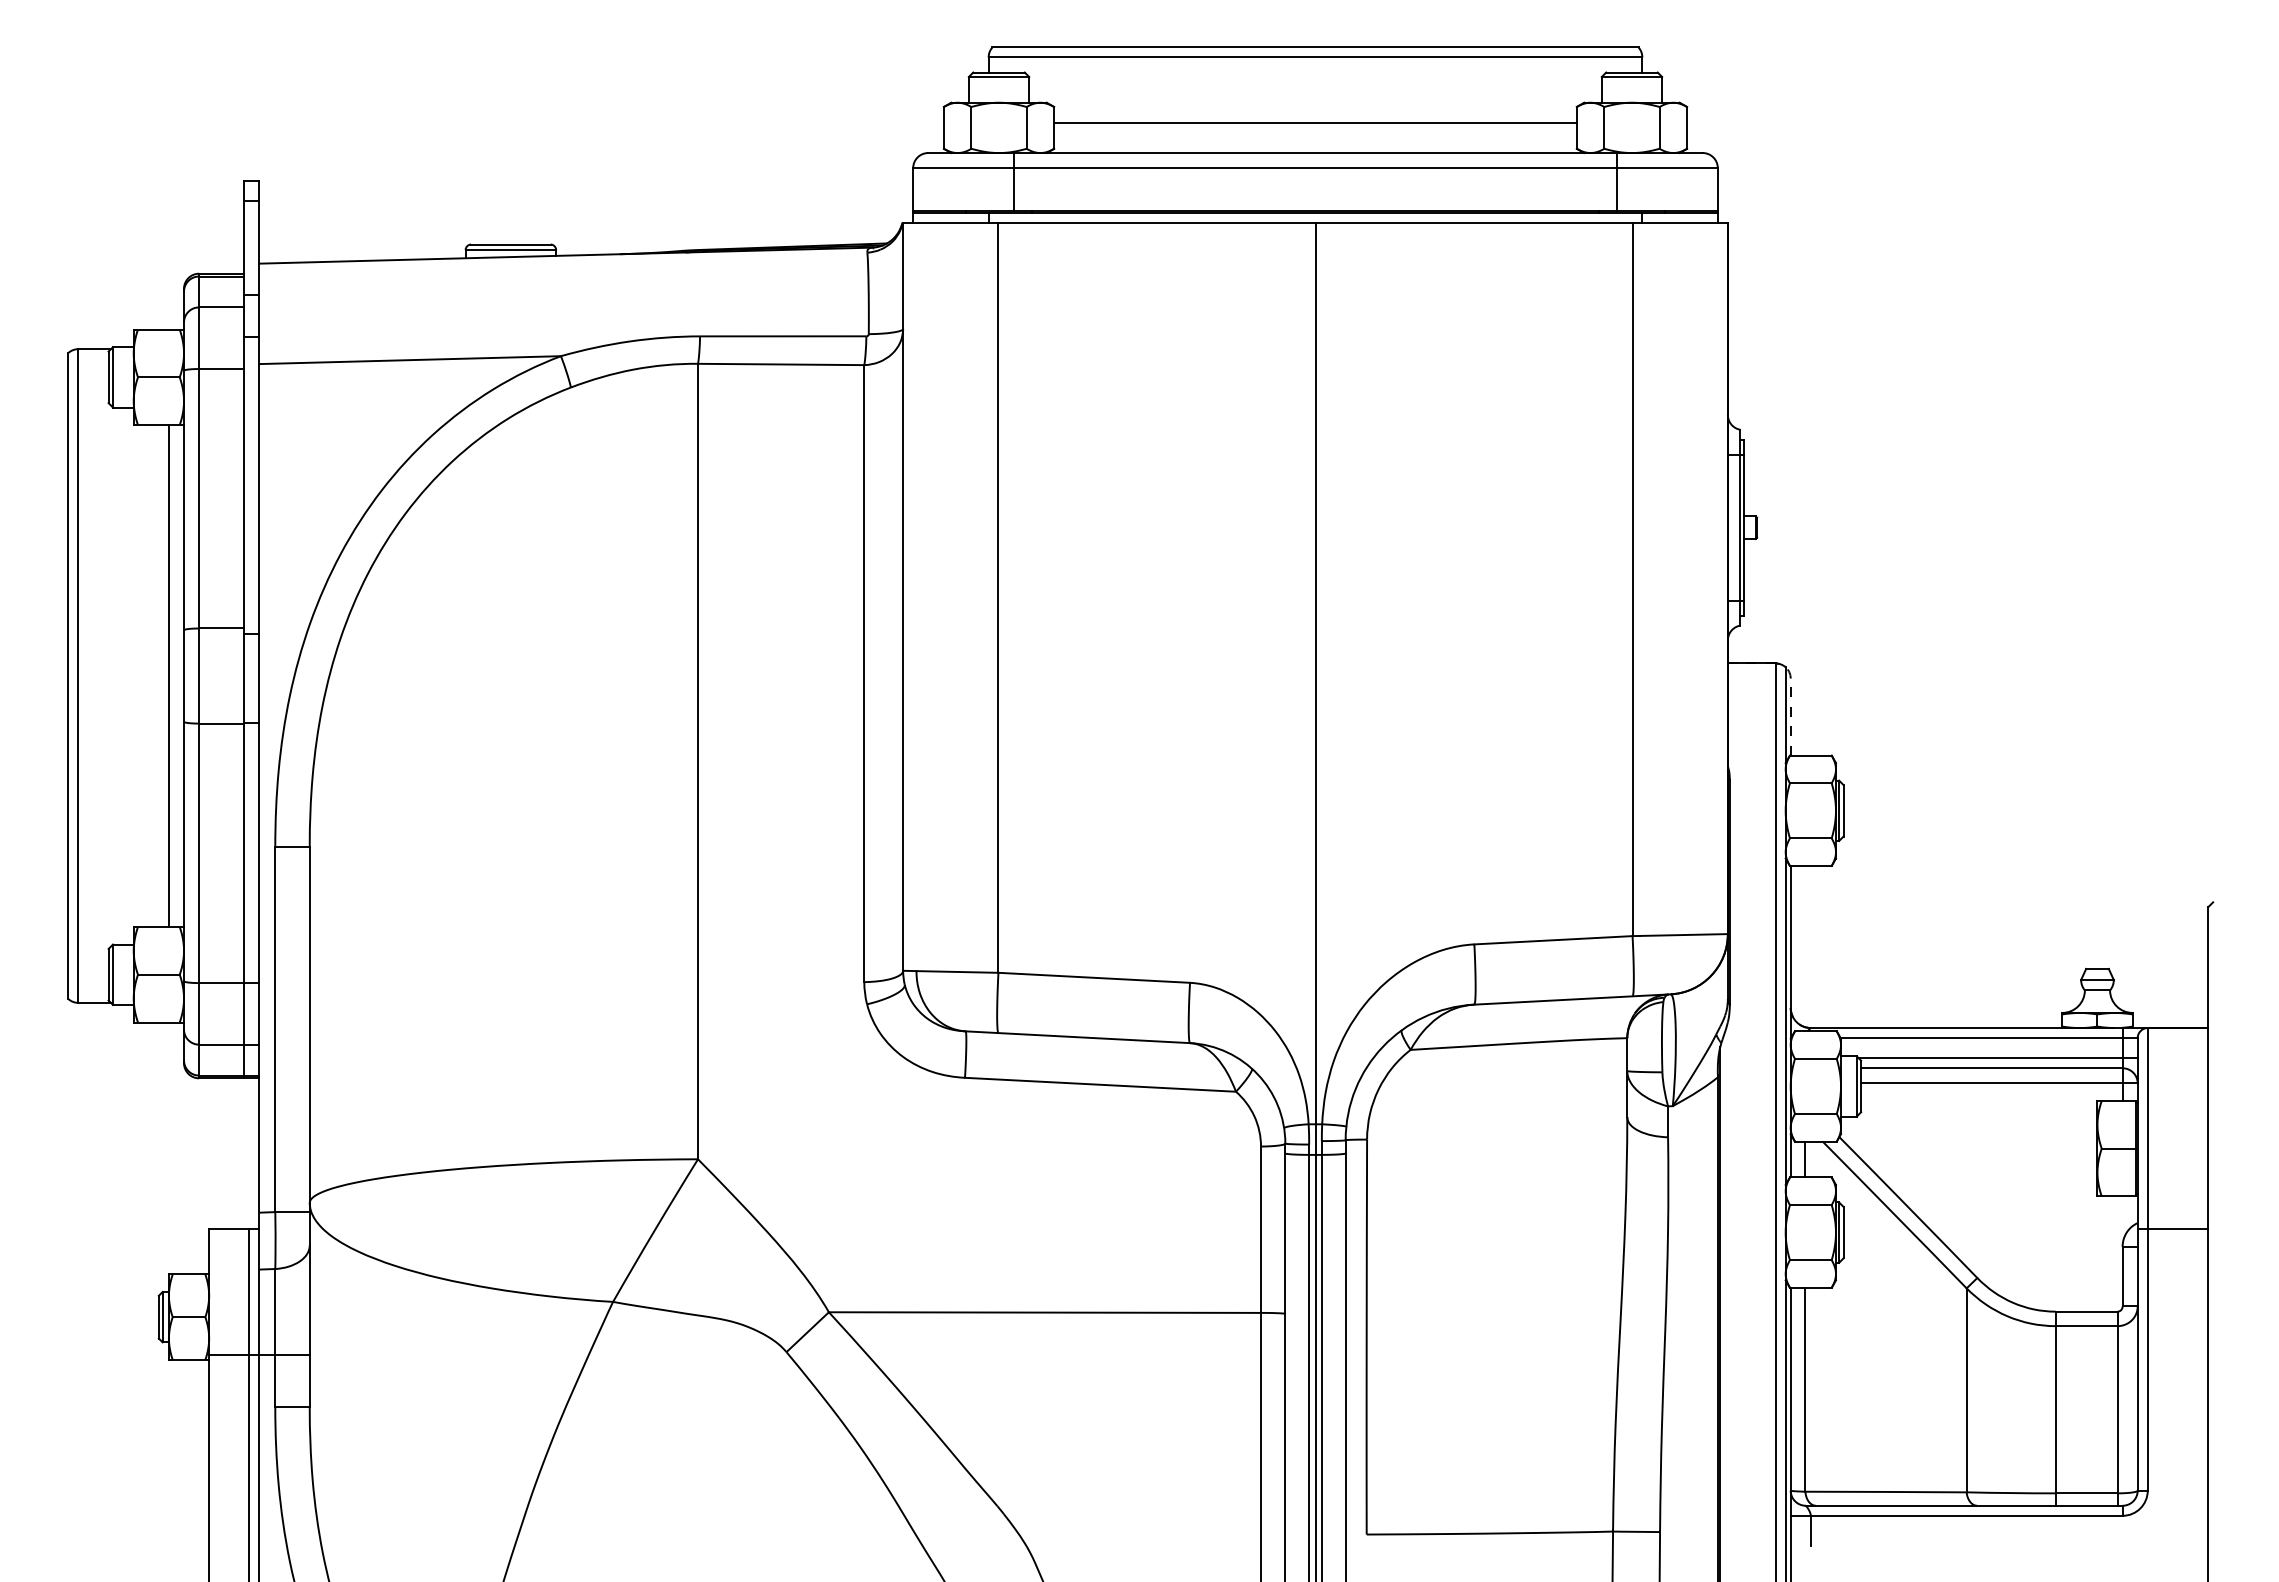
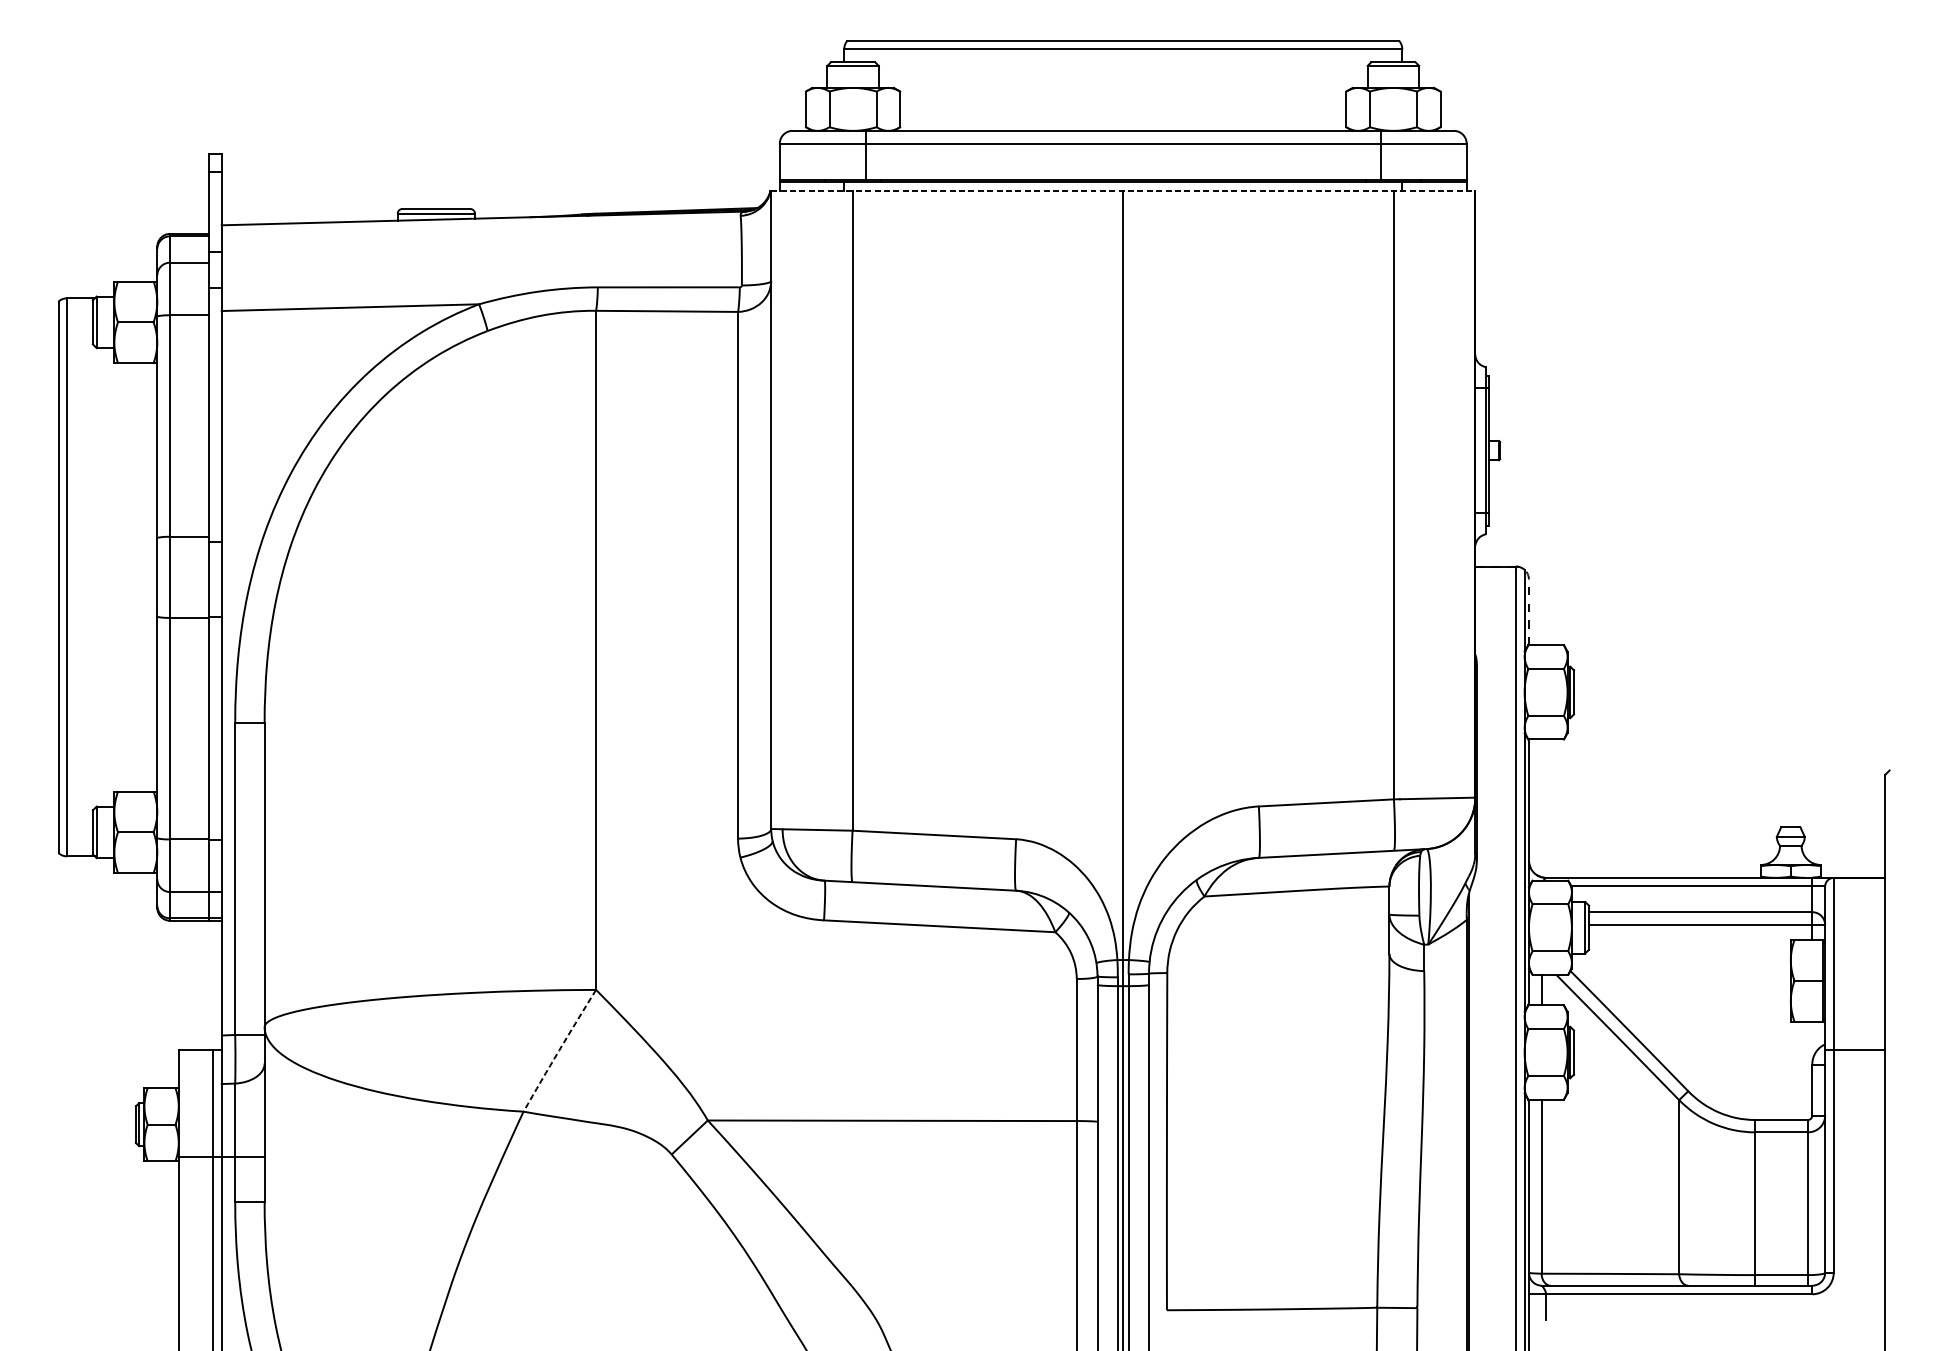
line: (1315, 122) -> (1123, 104), removed
line: (1316, 223) -> (1124, 191), solid -> dashed
line: (168, 675) -> (144, 576), removed
line: (1997, 1058) -> (1705, 903), removed
arc: (654, 1230) -> (558, 1050), solid -> dashed

